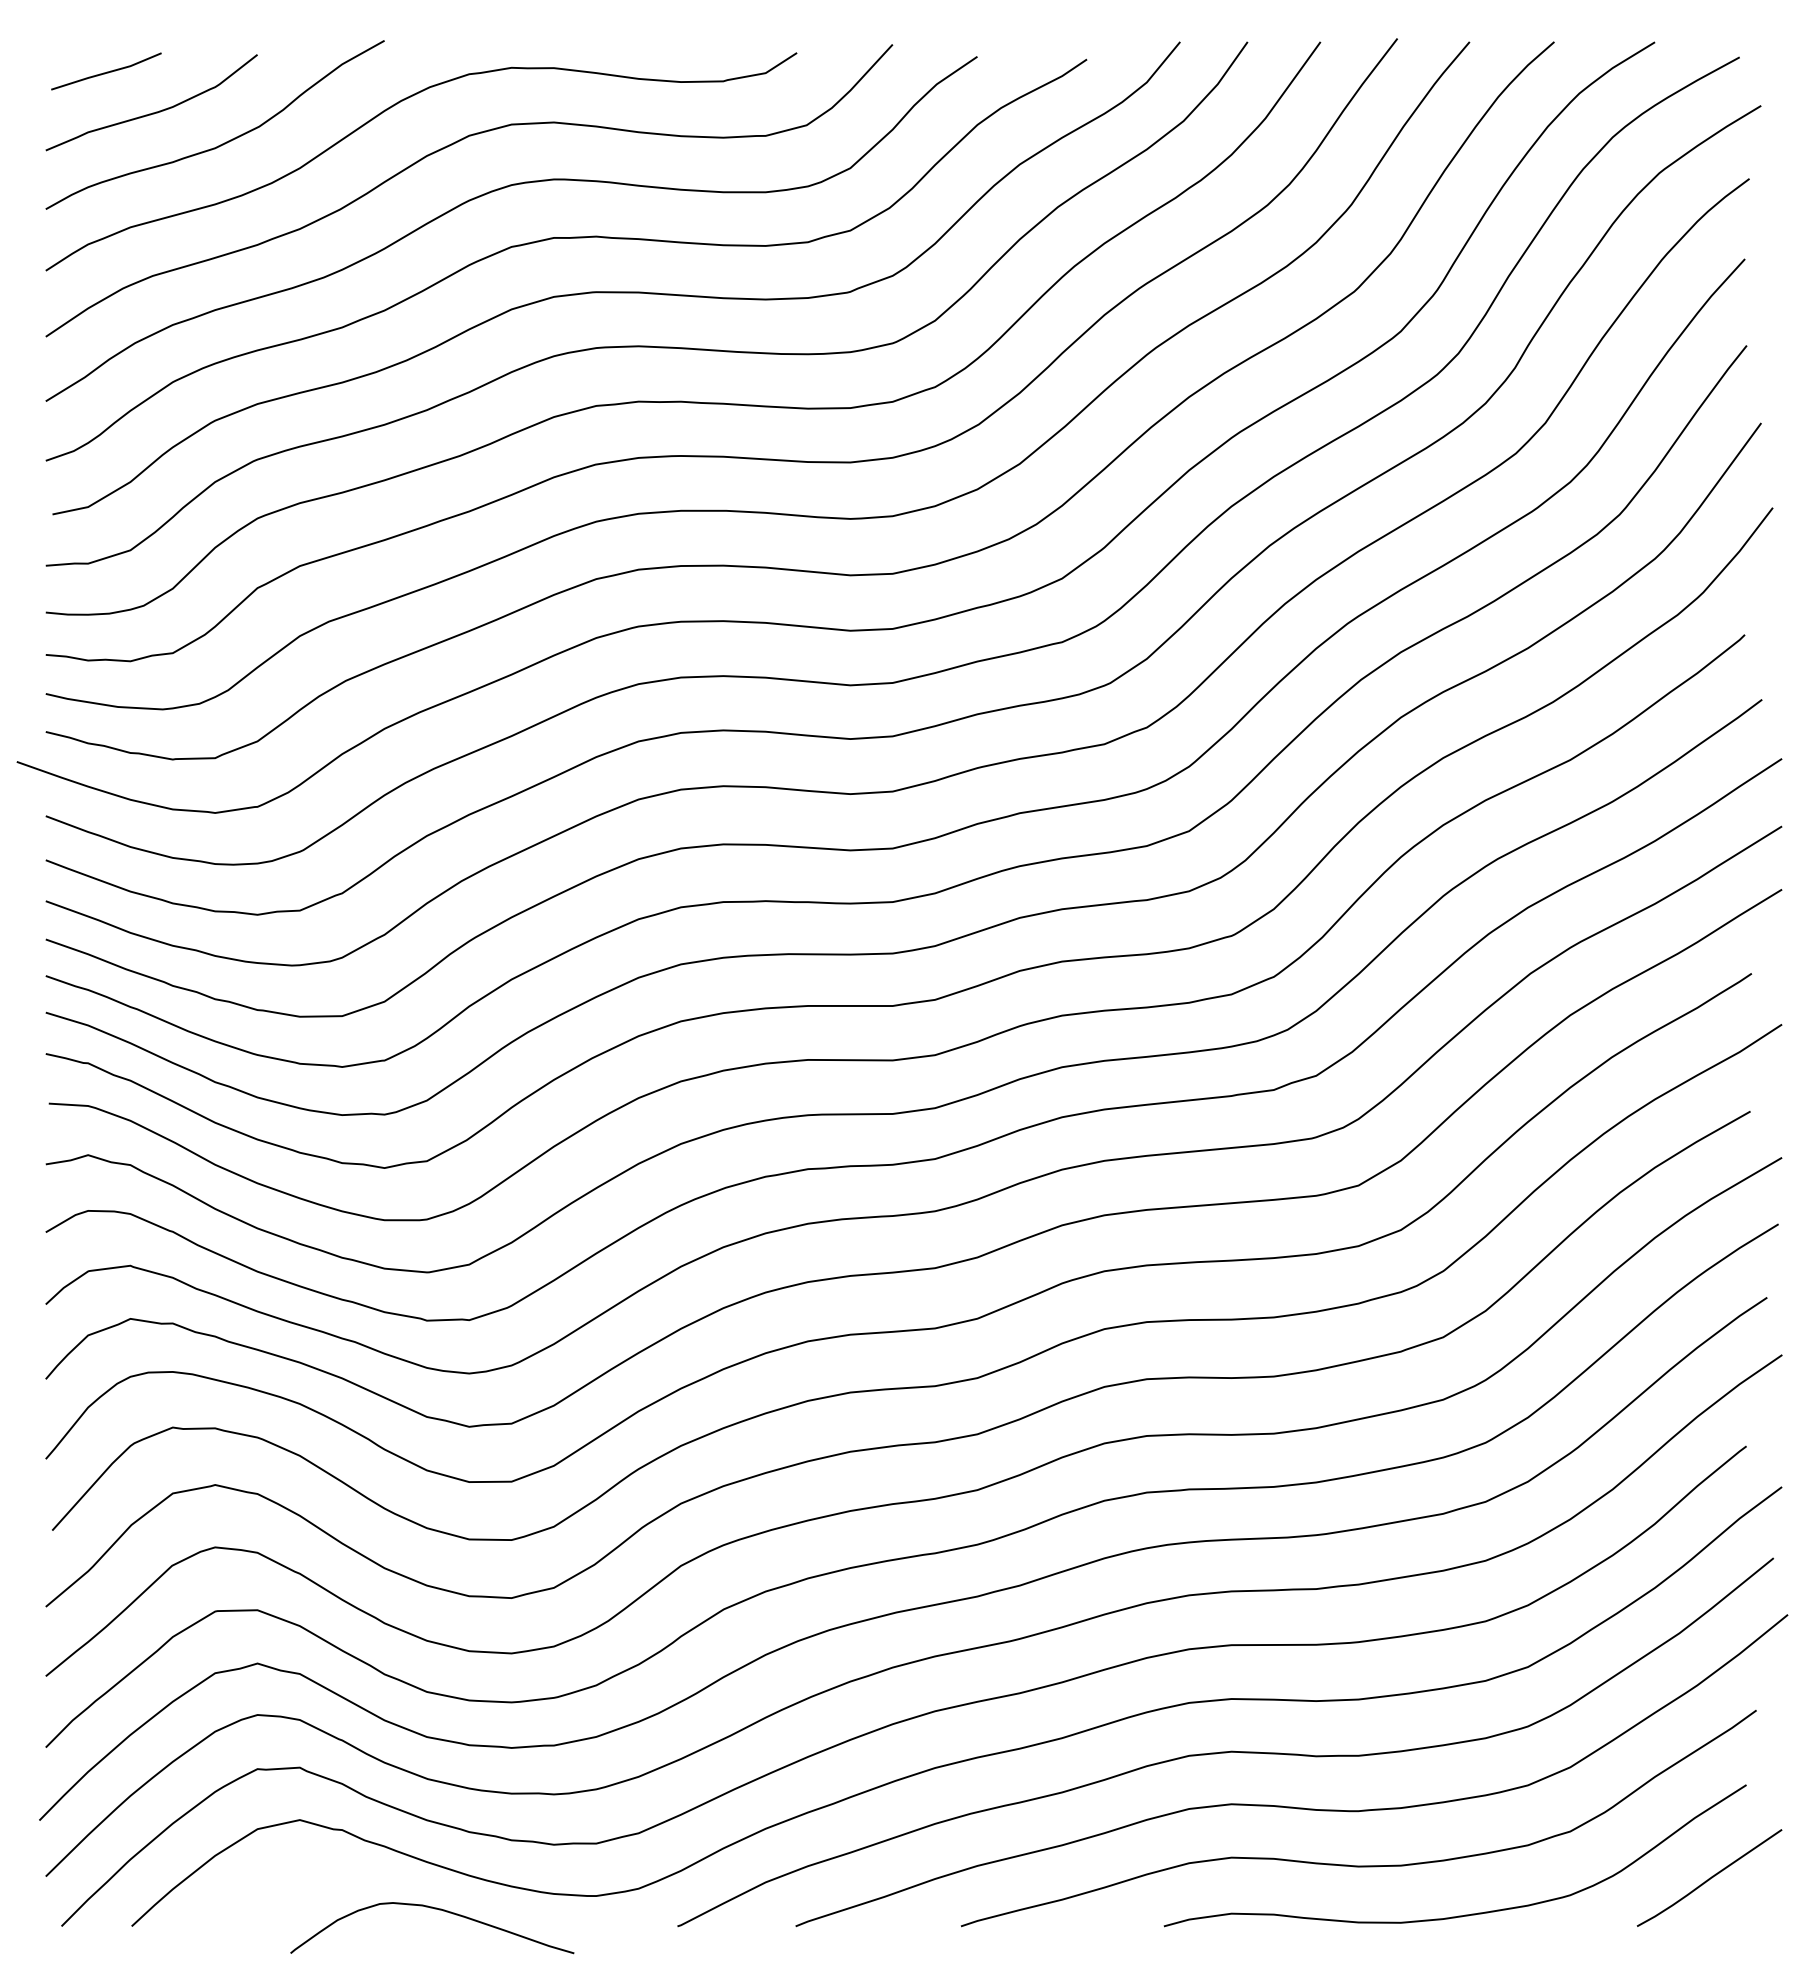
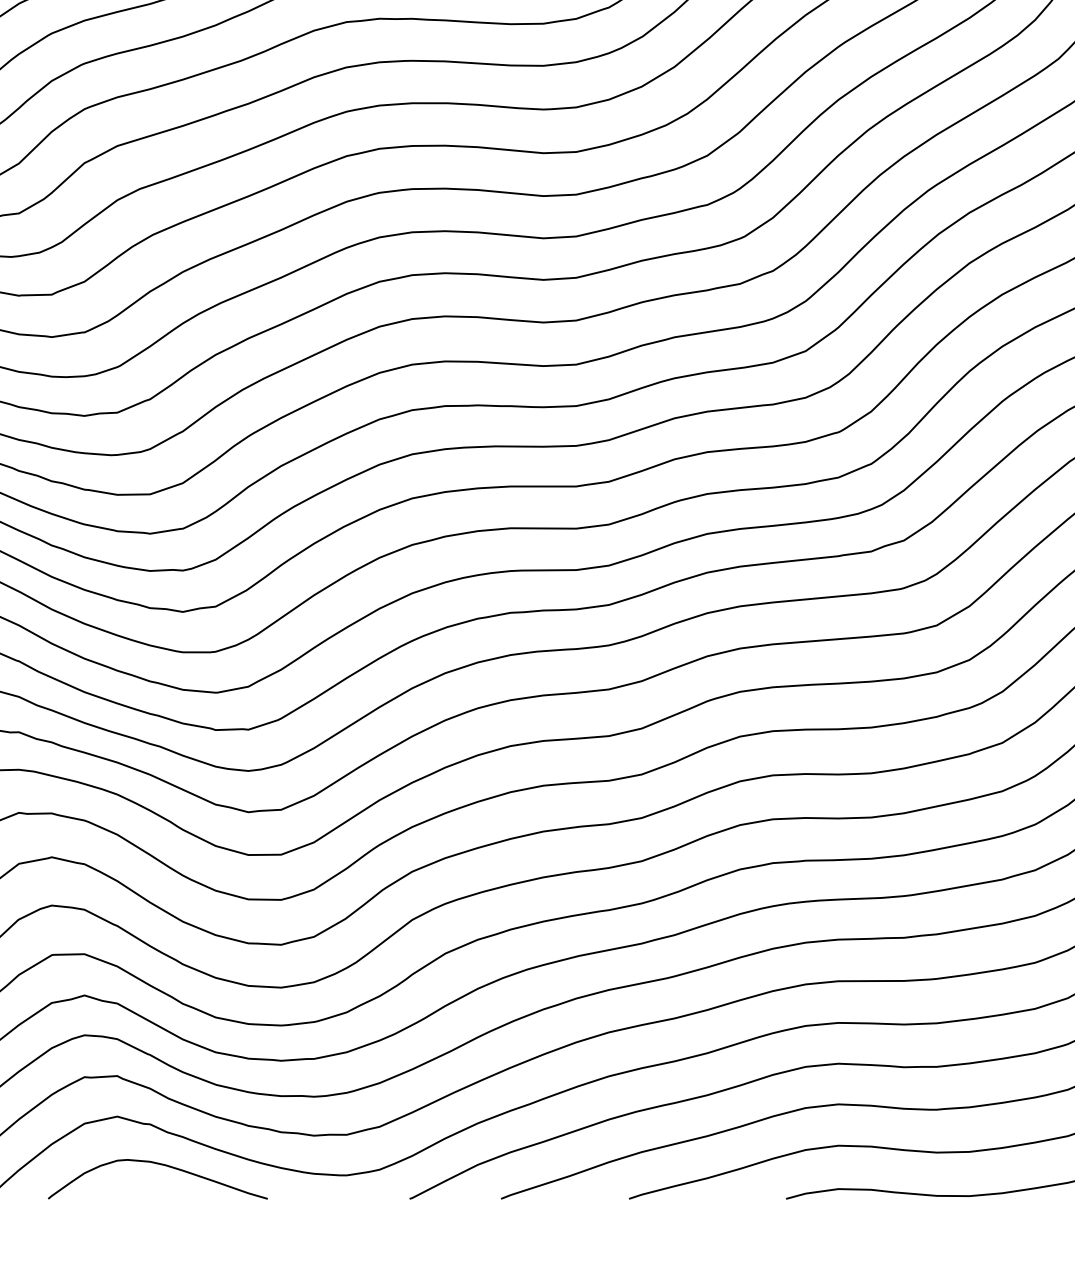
curve: (434, 1909) -> (159, 1164), moved

